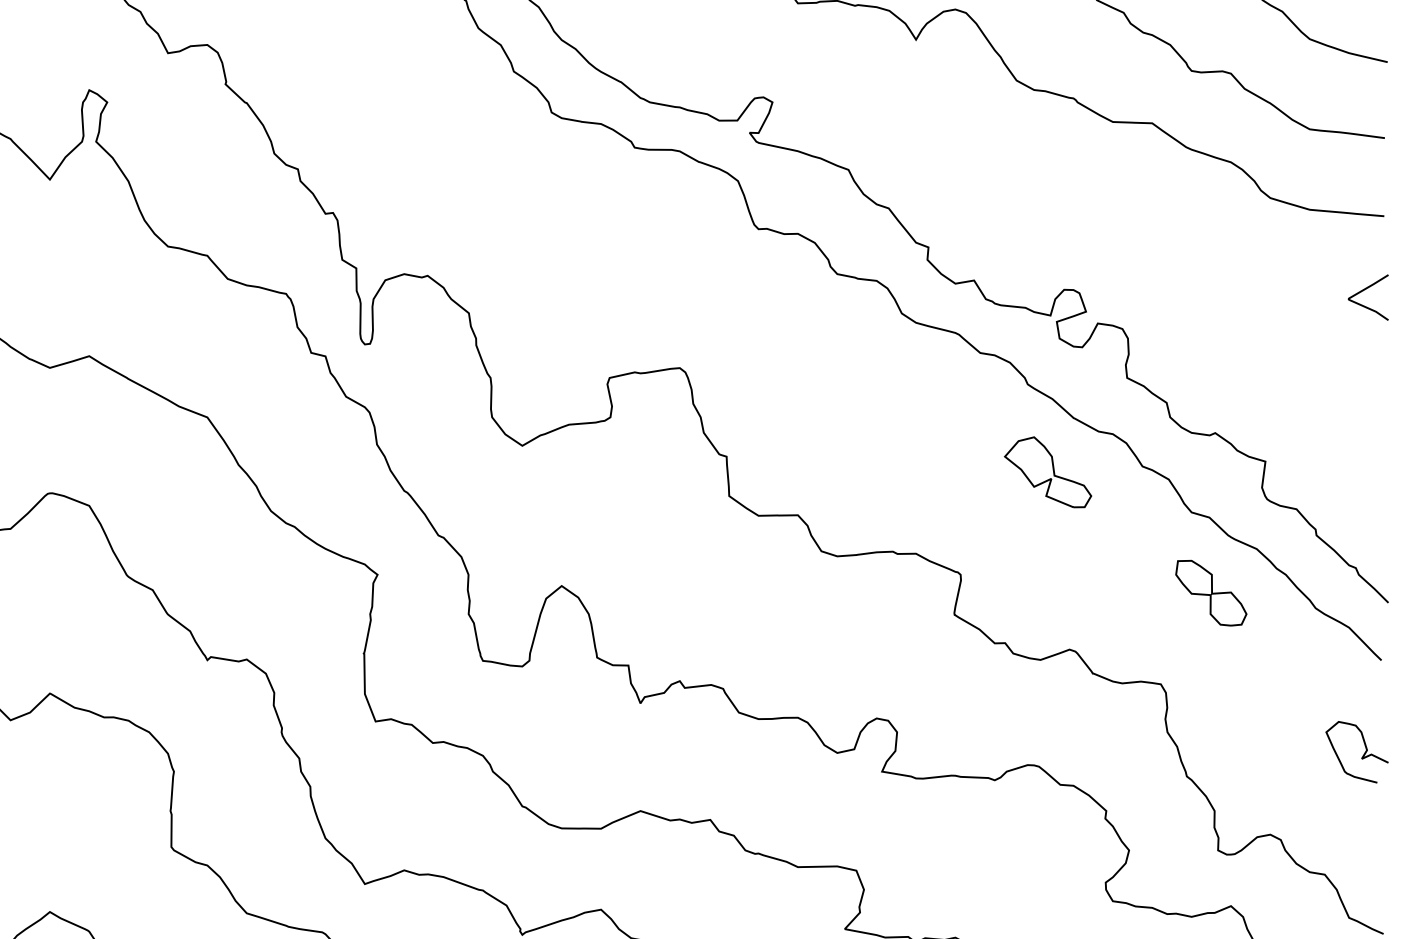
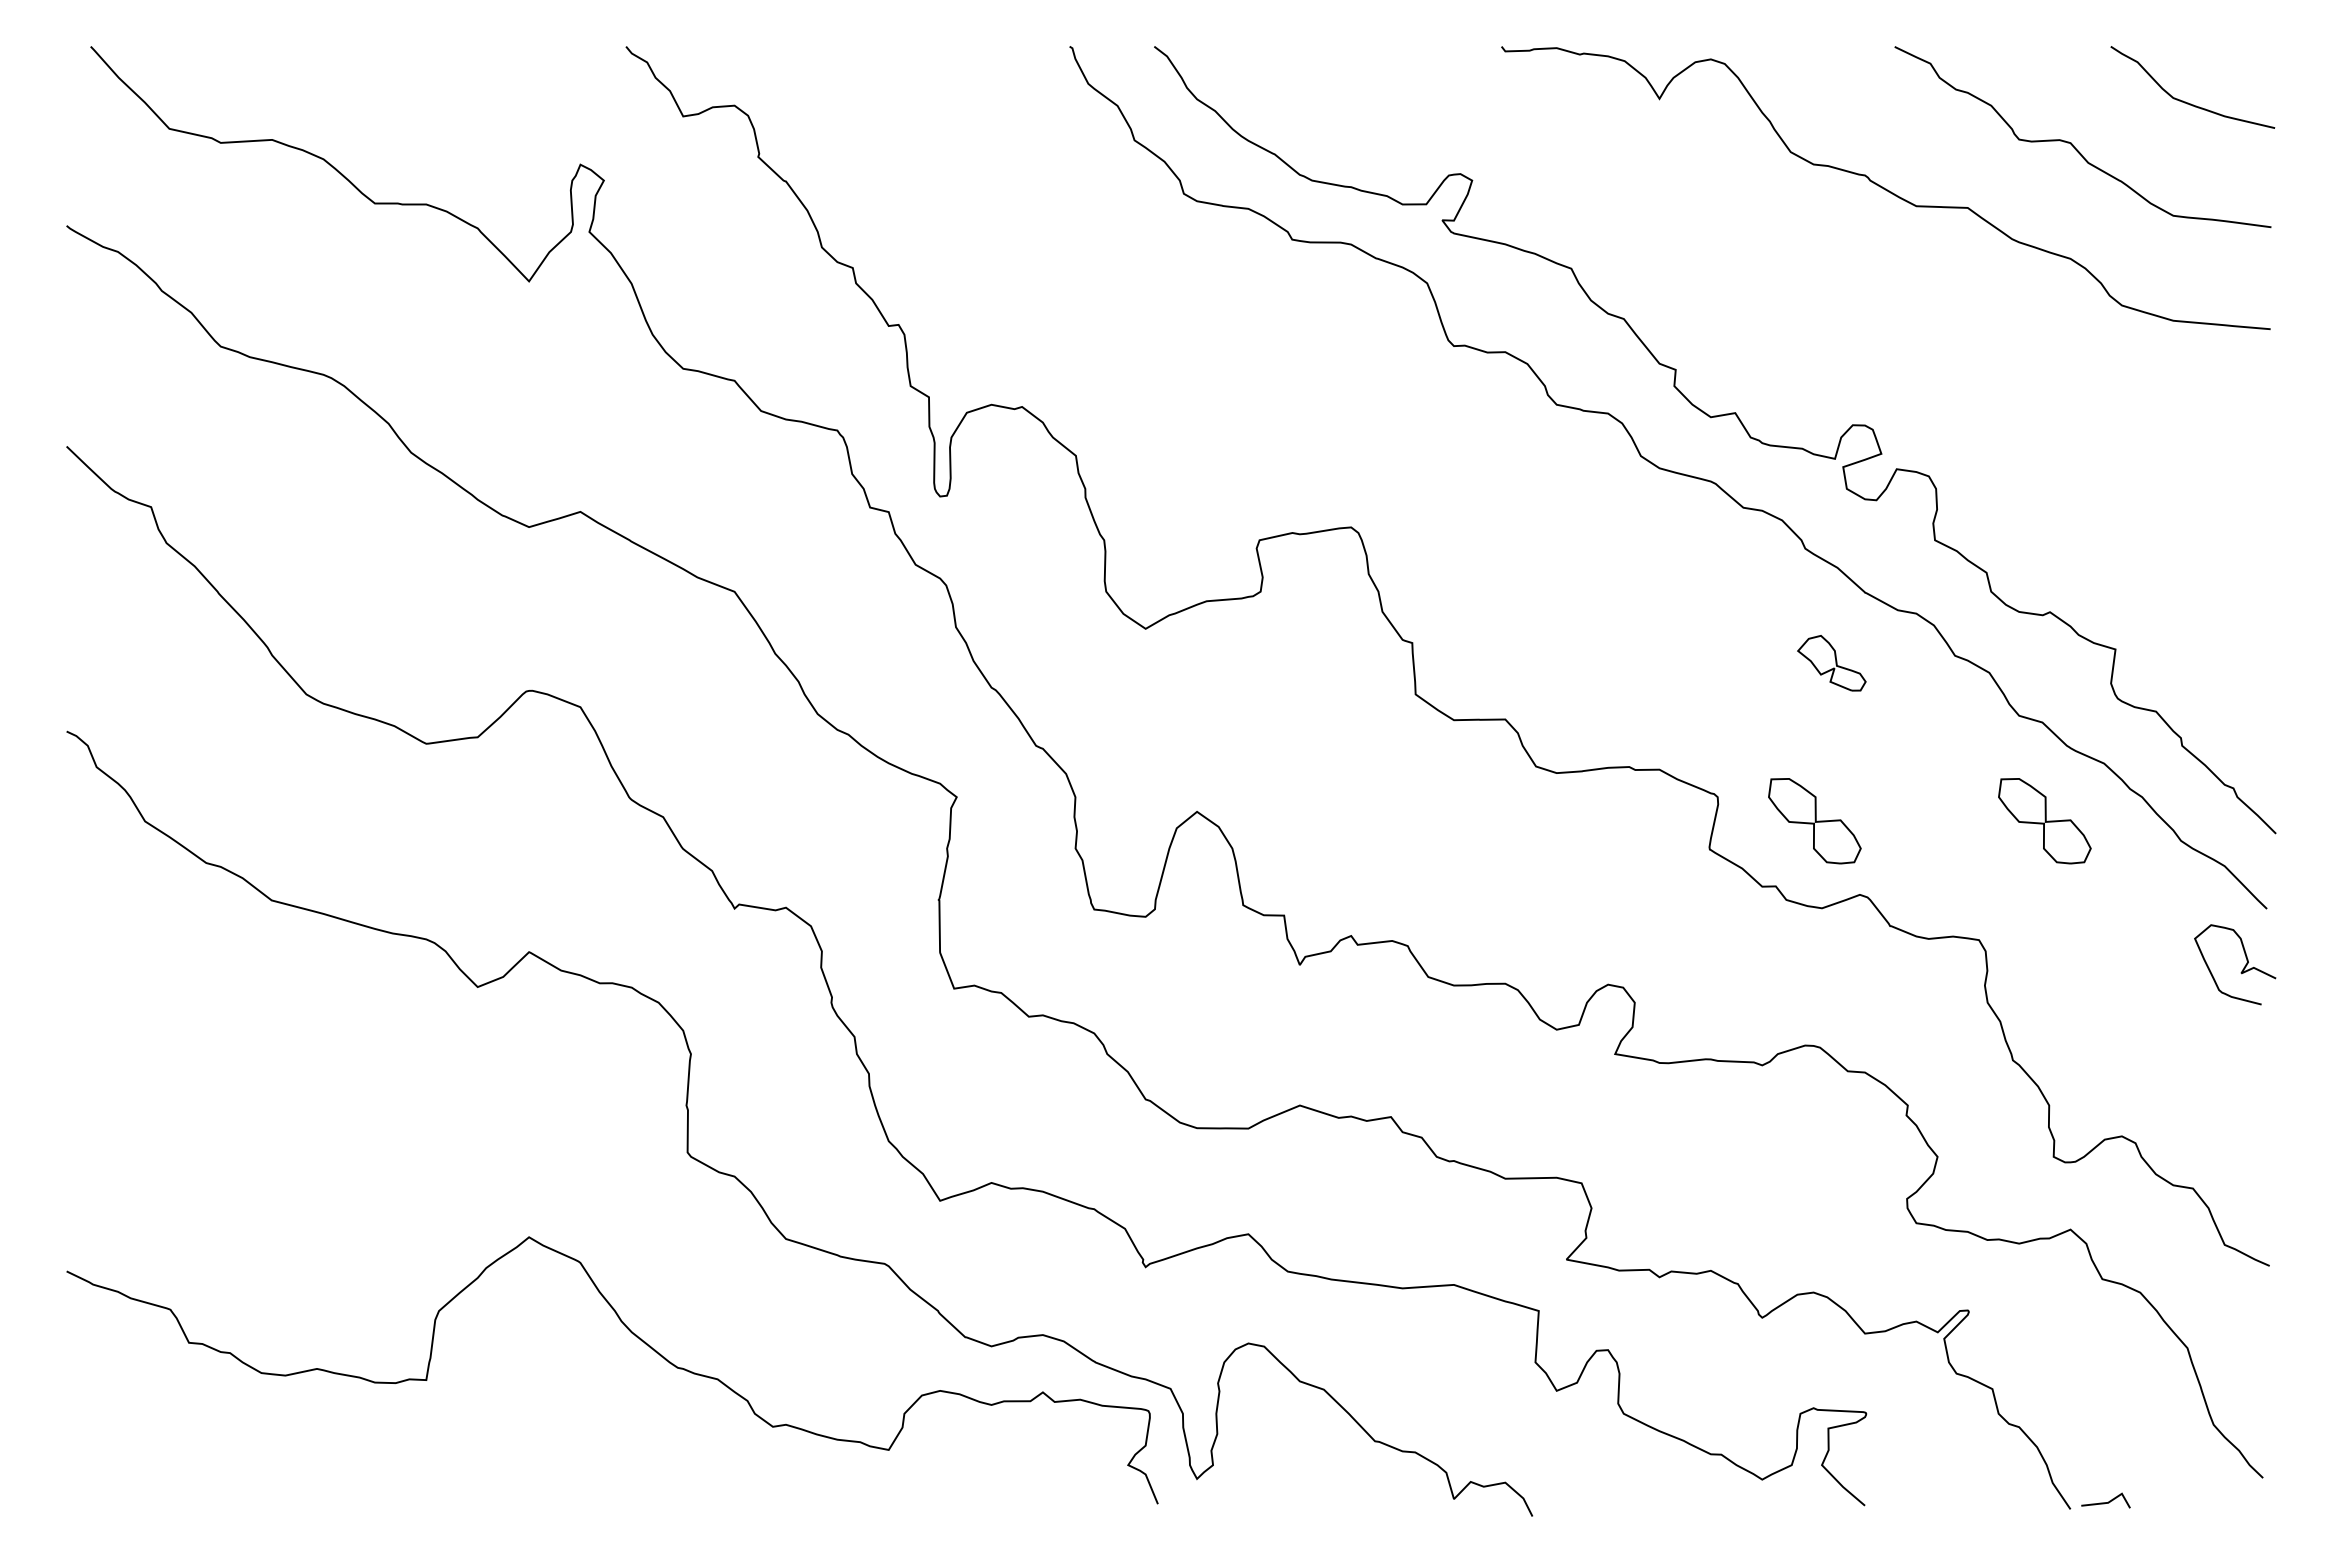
curve: (1364, 290) -> (2244, 426), removed
part: (1047, 471) -> (1831, 662), size x0.6
part: (1034, 593) -> (1814, 821), added
curve: (1363, 754) -> (2243, 967), moved

